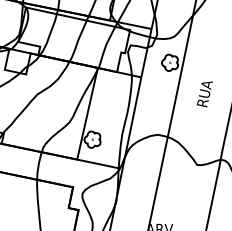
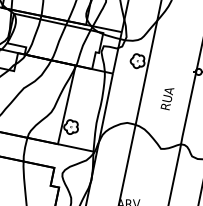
text: (204, 94) -> (167, 99), moved

